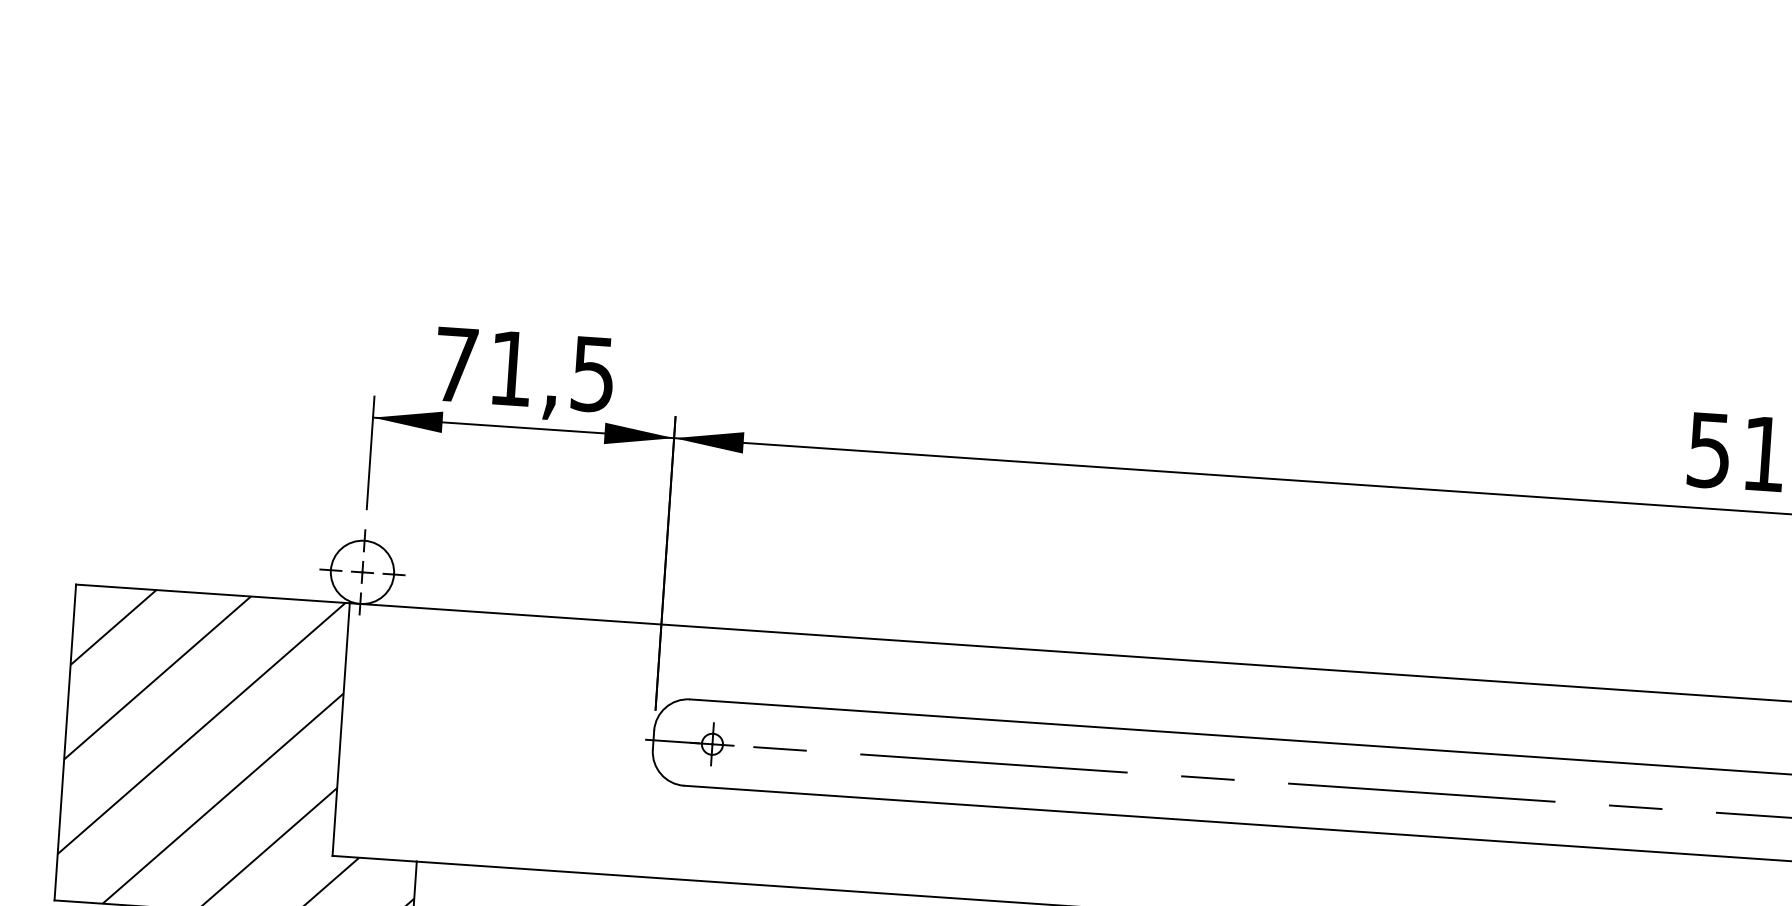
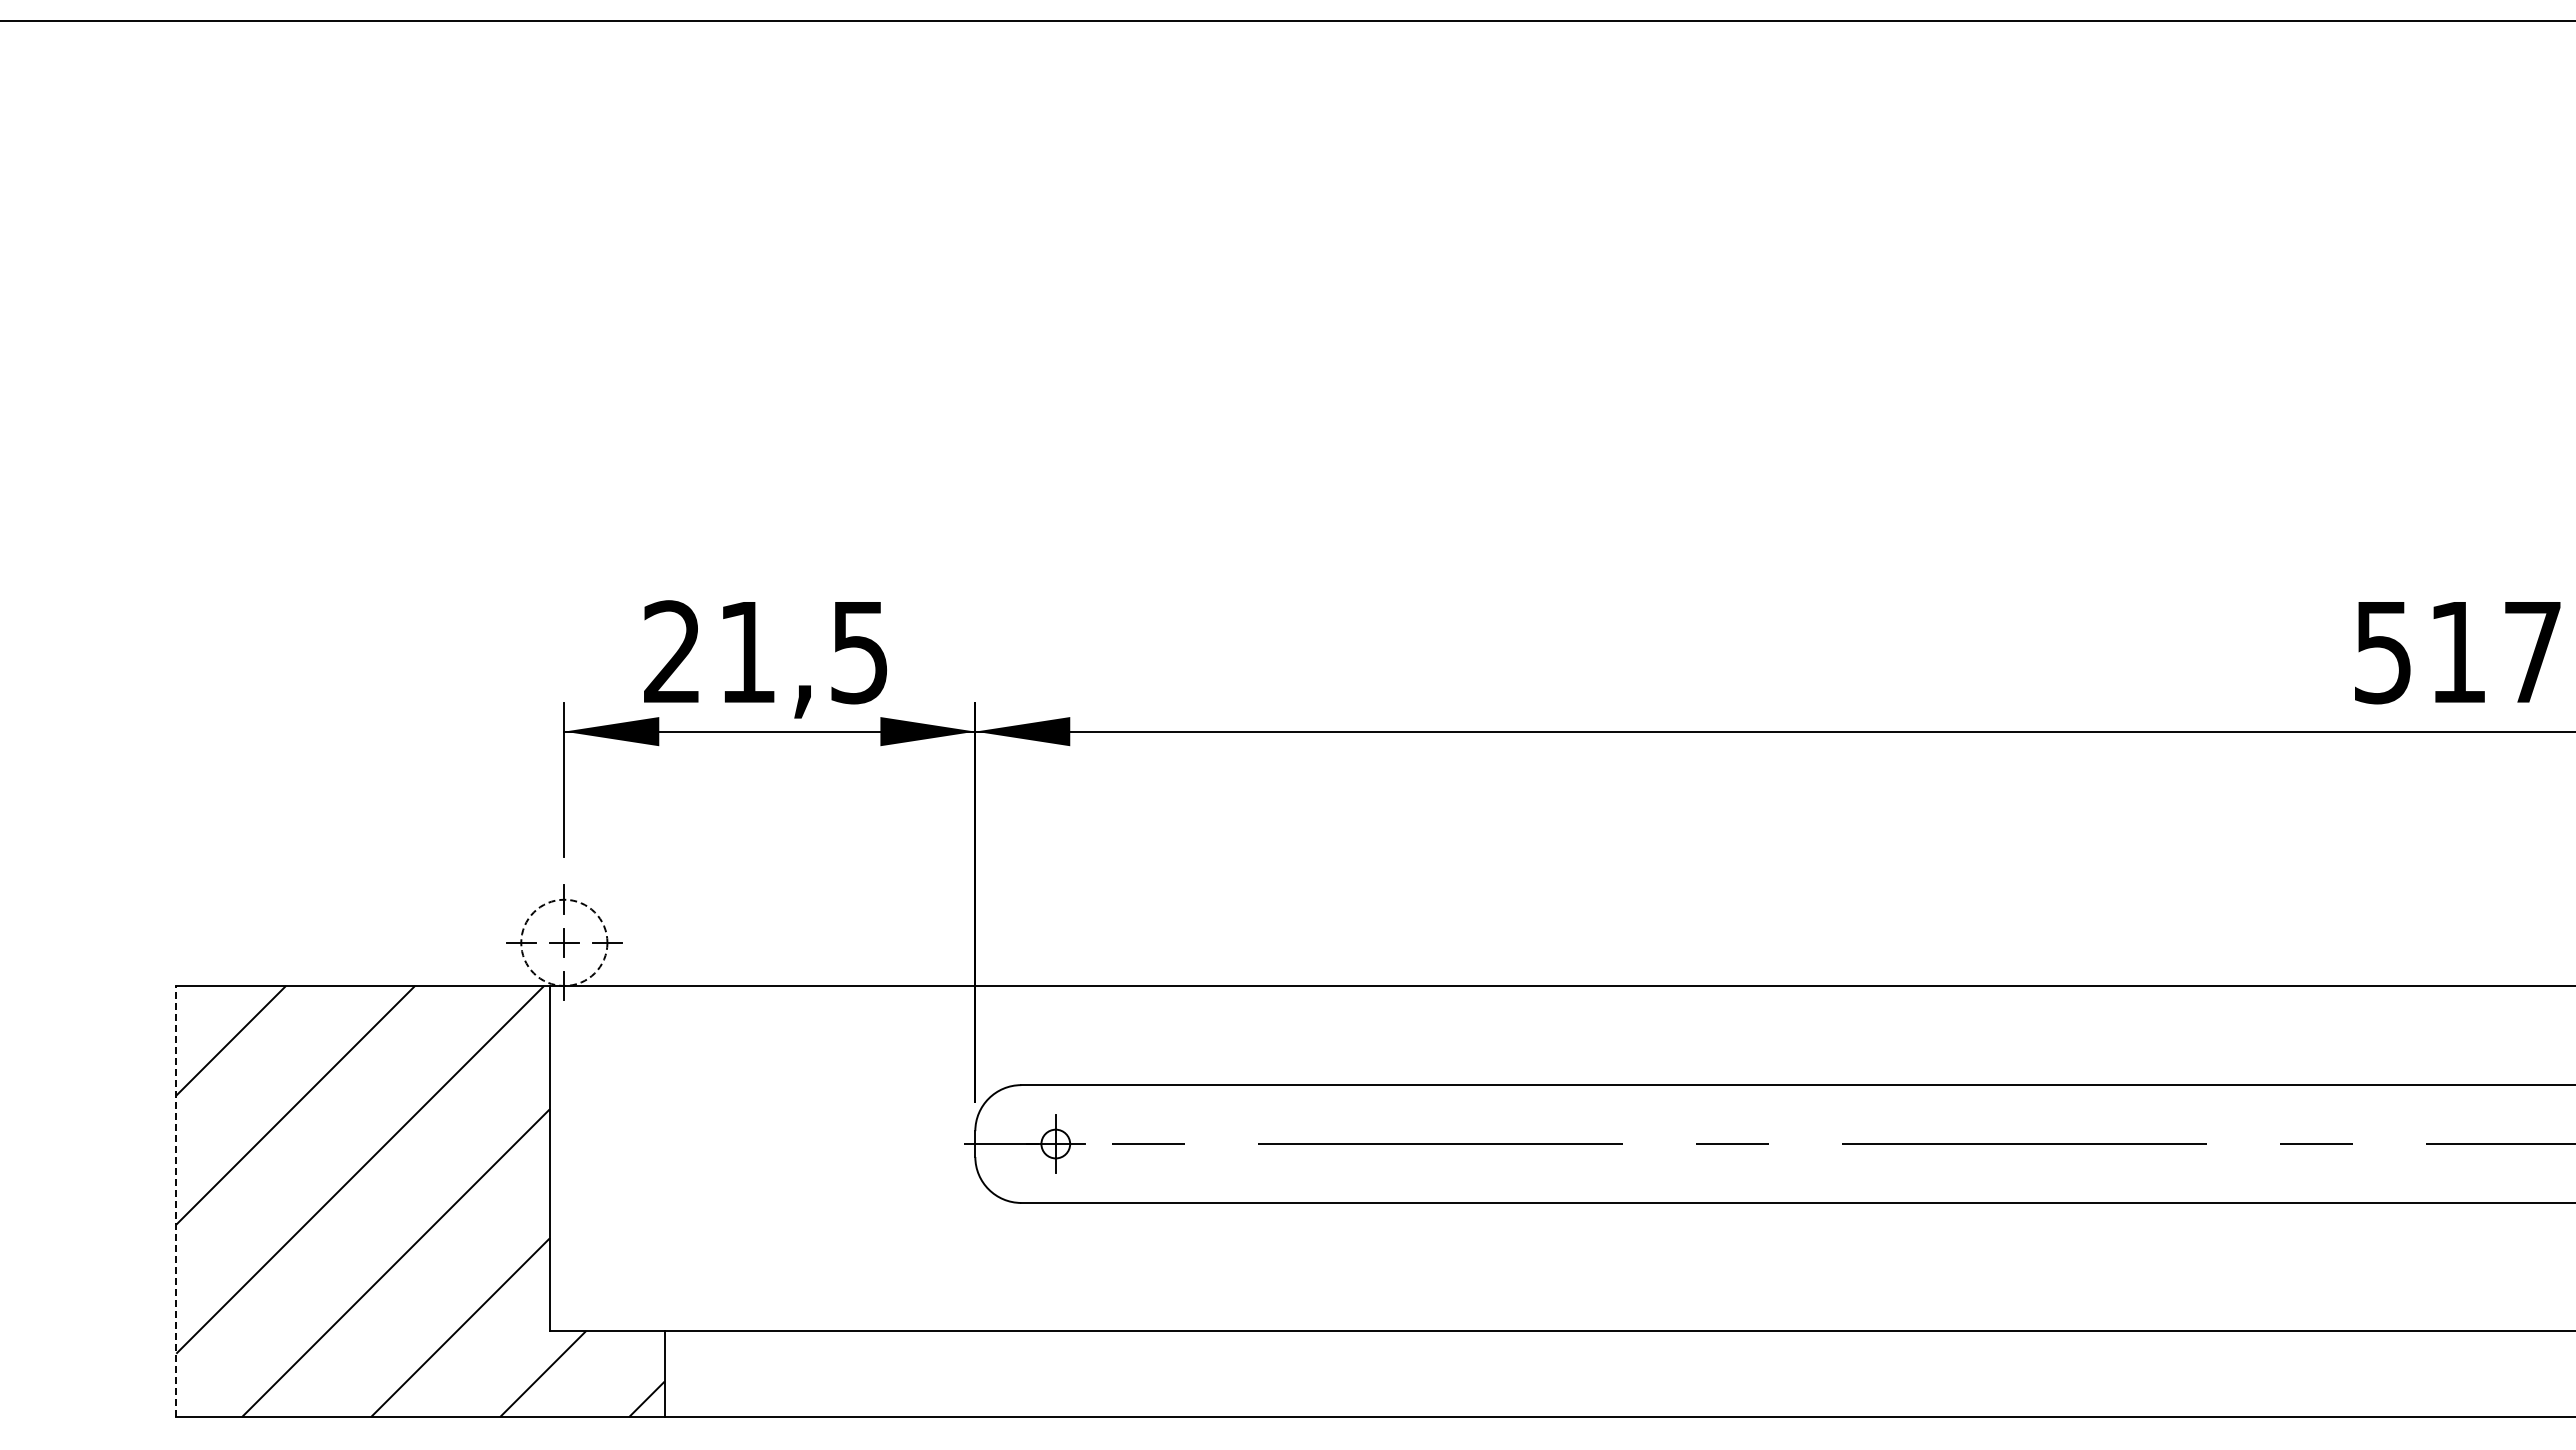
text: (456, 364) -> (672, 651), 71,5 -> 21,5
circle: (362, 572) -> (564, 942), solid -> dashed
line: (65, 742) -> (176, 1201), solid -> dashed

